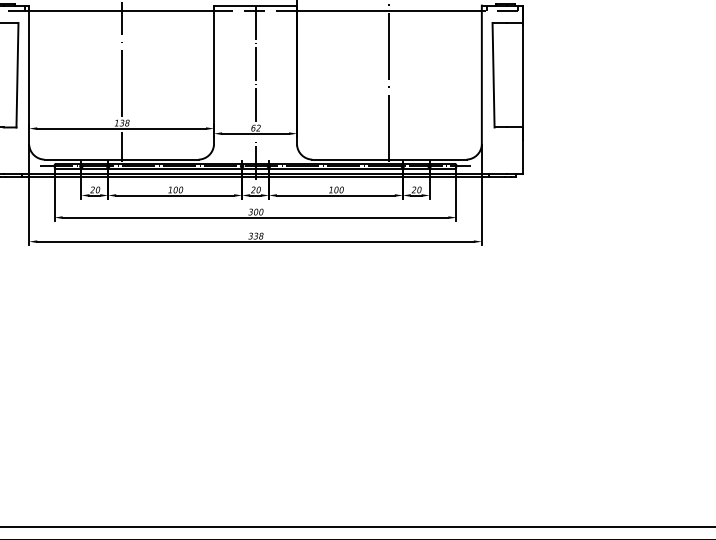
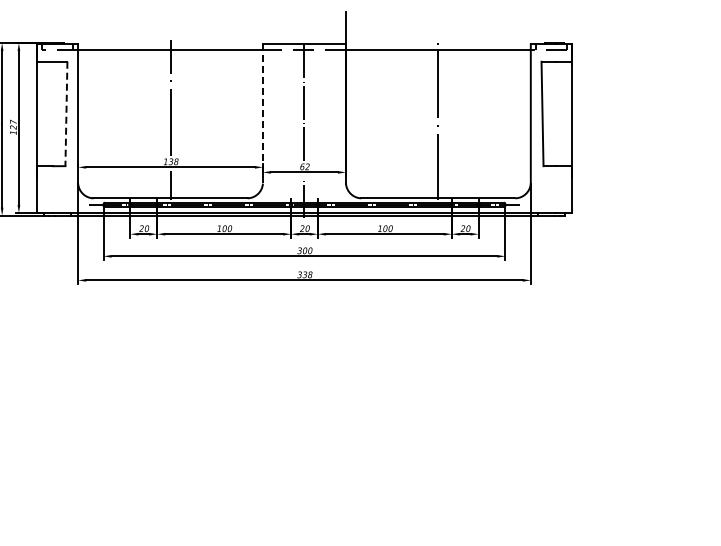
line: (17, 75) -> (66, 114), solid -> dashed
line: (213, 75) -> (262, 114), solid -> dashed

